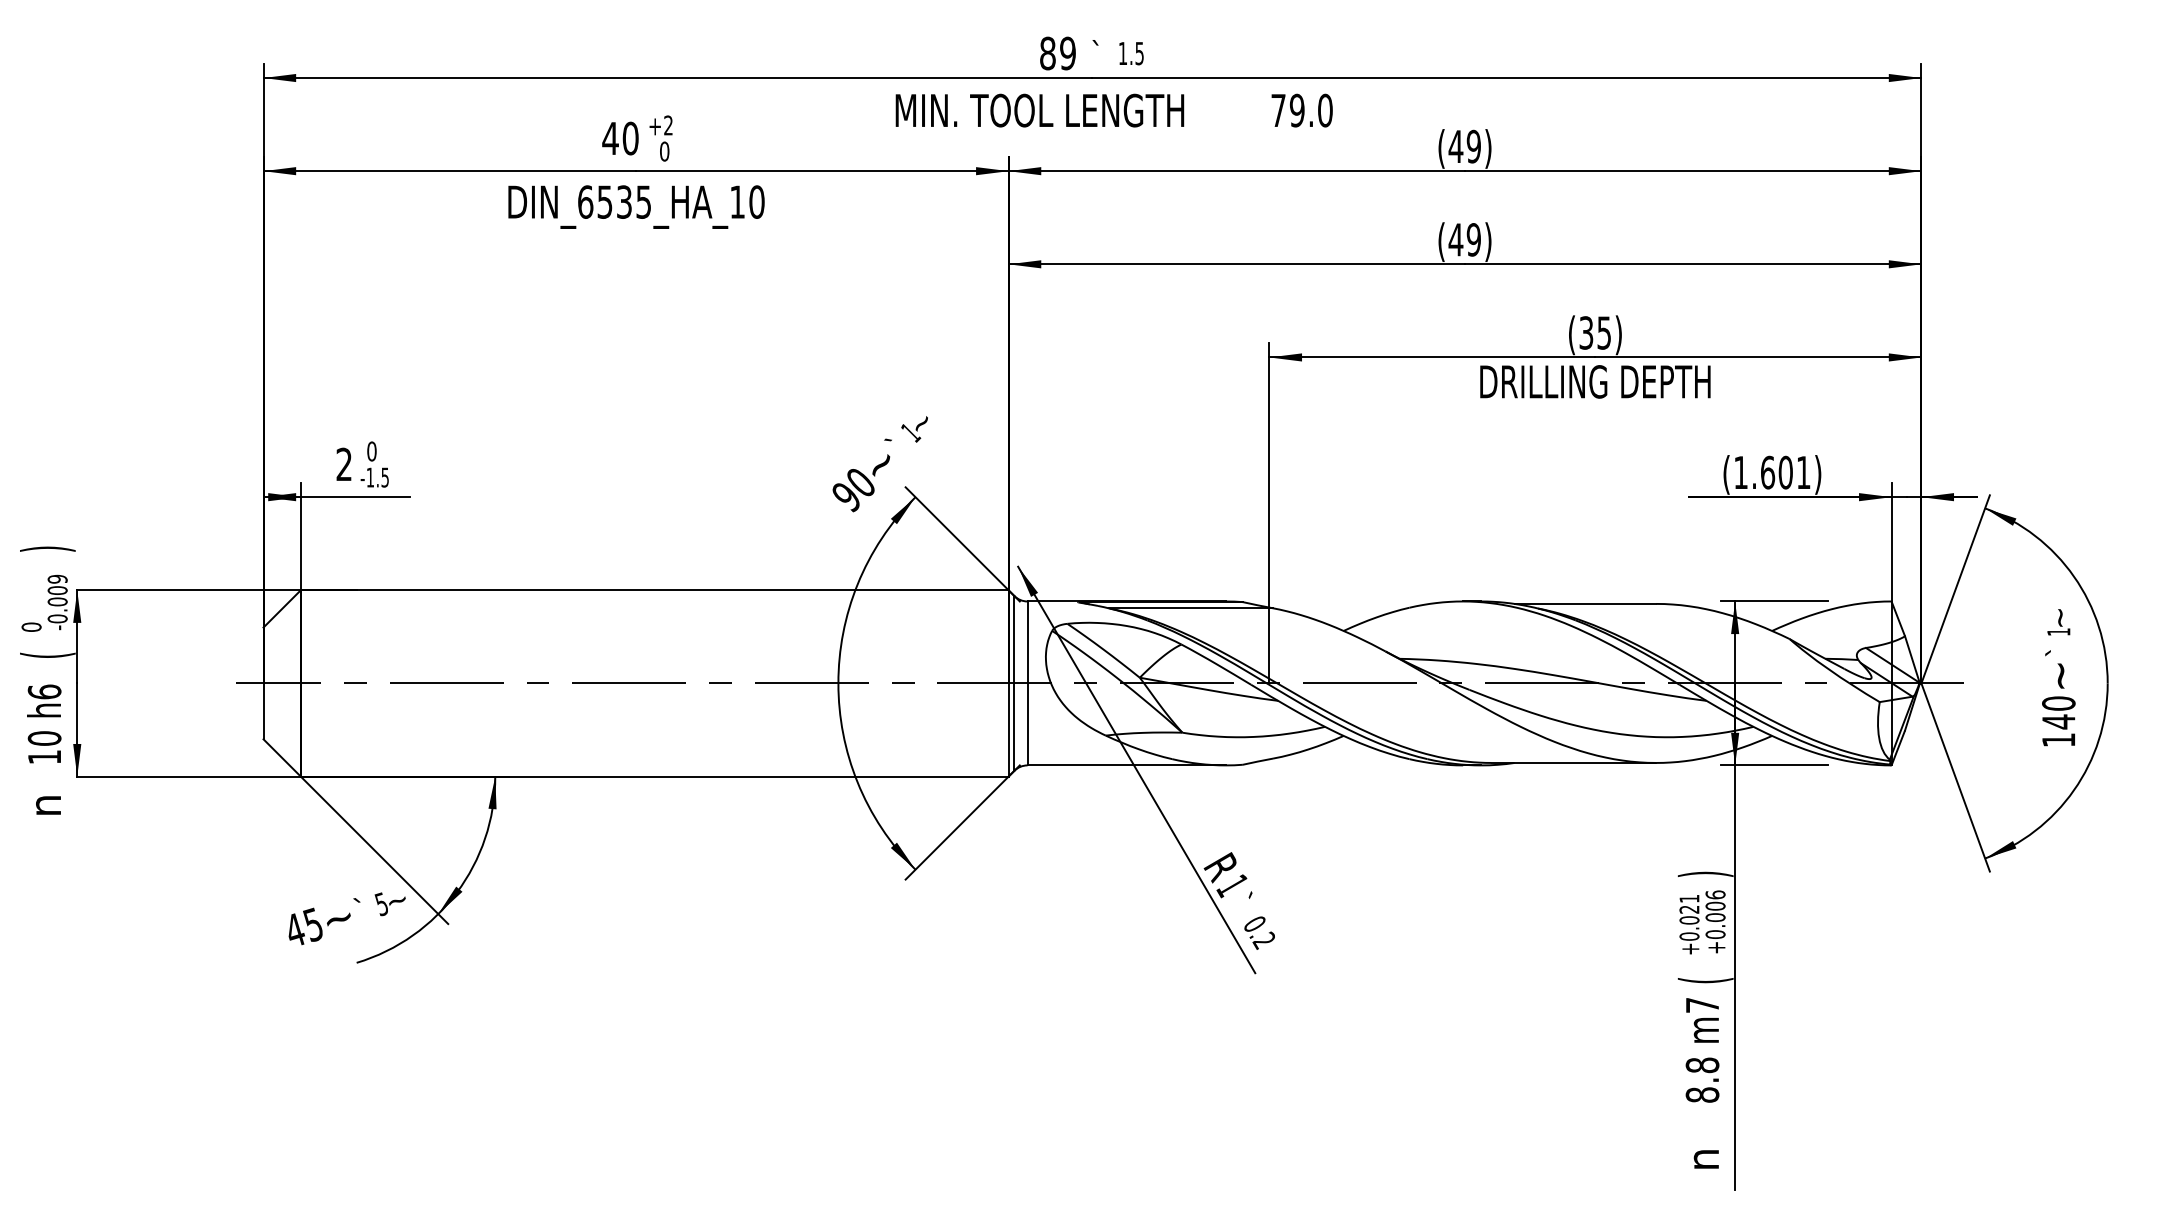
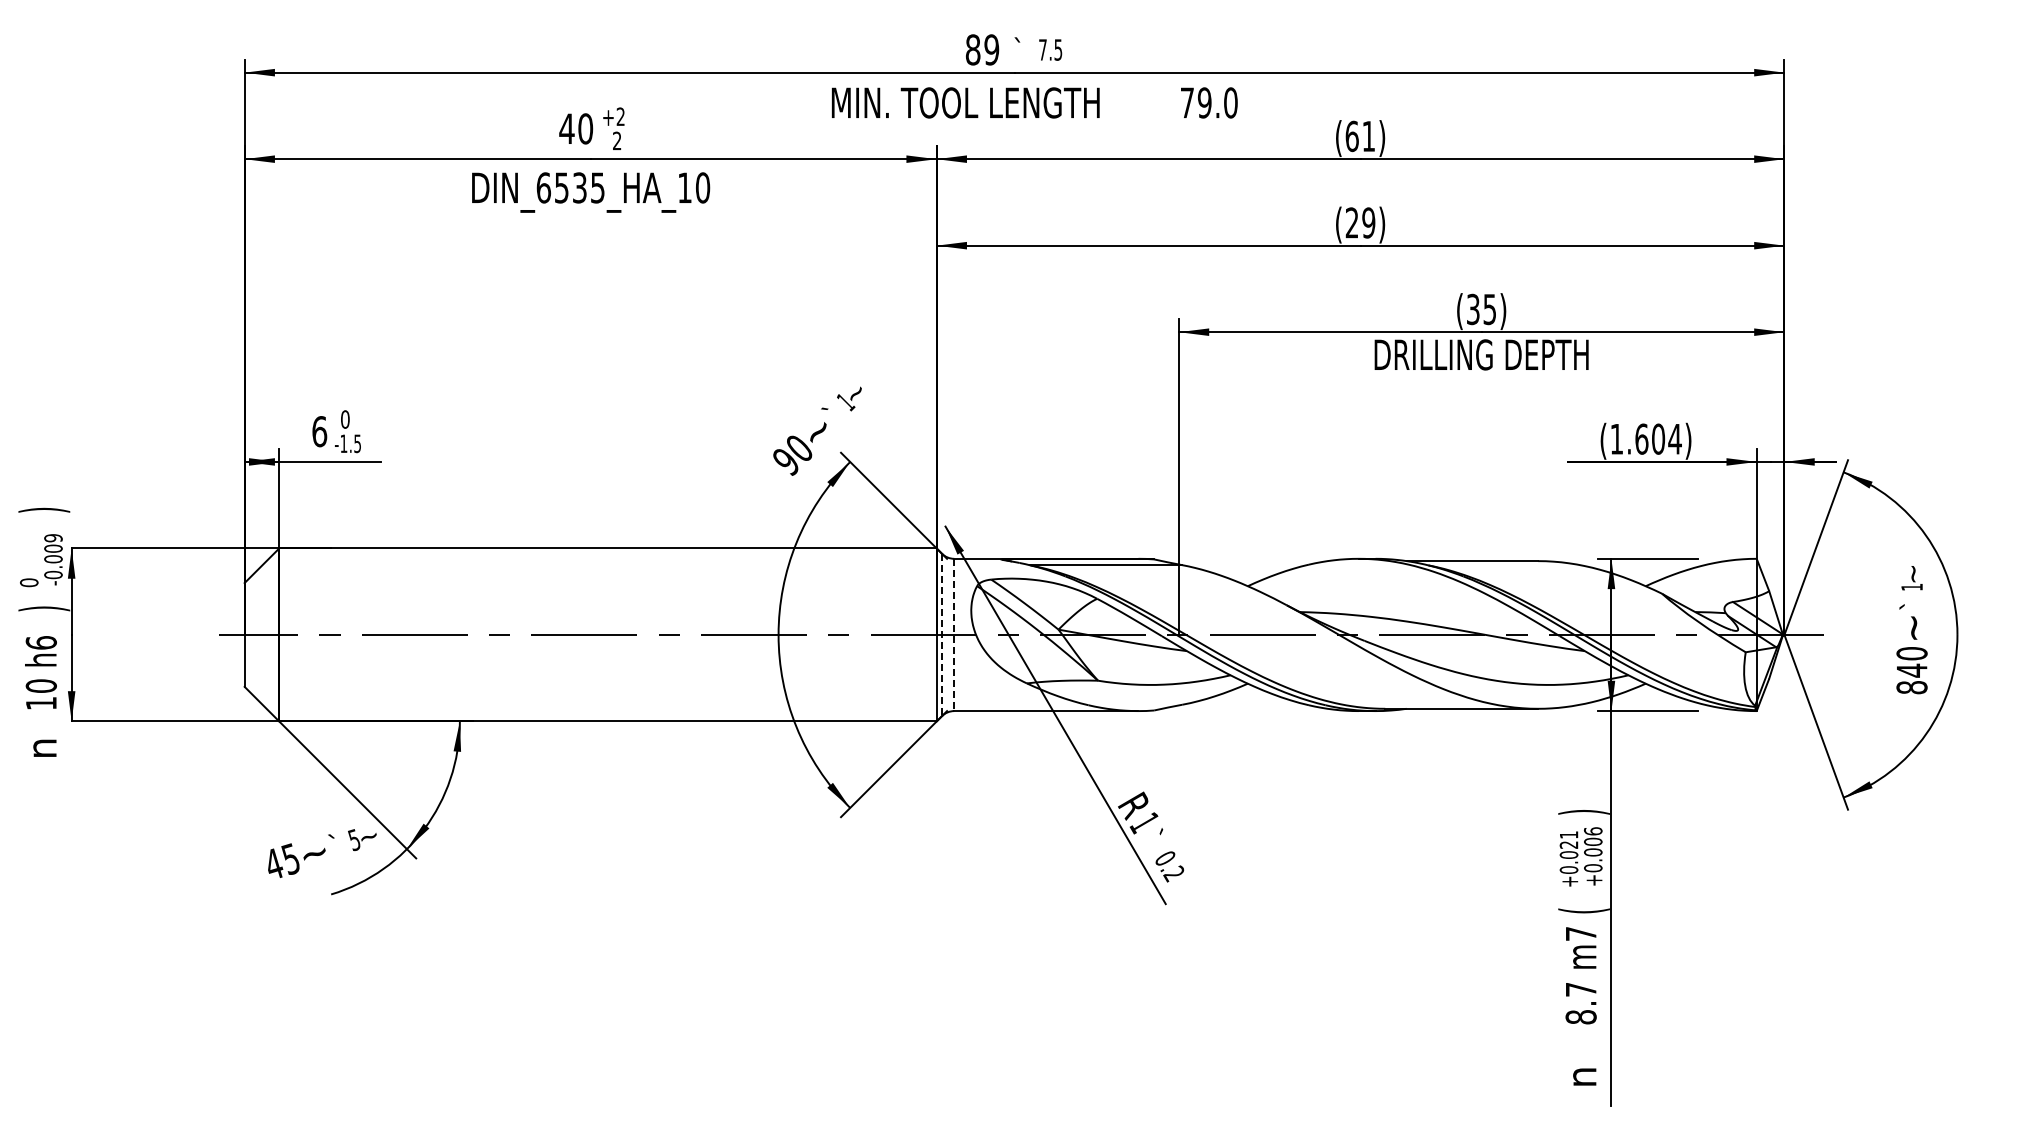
text: (1122, 53) -> (1042, 49), 1.5 -> 7.5
text: (1464, 146) -> (1360, 136), (49) -> (61)
text: (663, 151) -> (616, 140), 0 -> 2
text: (1456, 239) -> (1352, 222), (49) -> (29)
text: (344, 464) -> (319, 431), 2 -> 6
text: (1803, 472) -> (1674, 439), (1.601) -> (1.604)
text: (48, 654) -> (44, 608), ( -> )
line: (1014, 684) -> (942, 635), solid -> dashed
line: (1027, 684) -> (954, 635), solid -> dashed
text: (2058, 740) -> (1911, 687), 140 -> 840
text: (1701, 1065) -> (1580, 989), 8.8 -> 8.7

